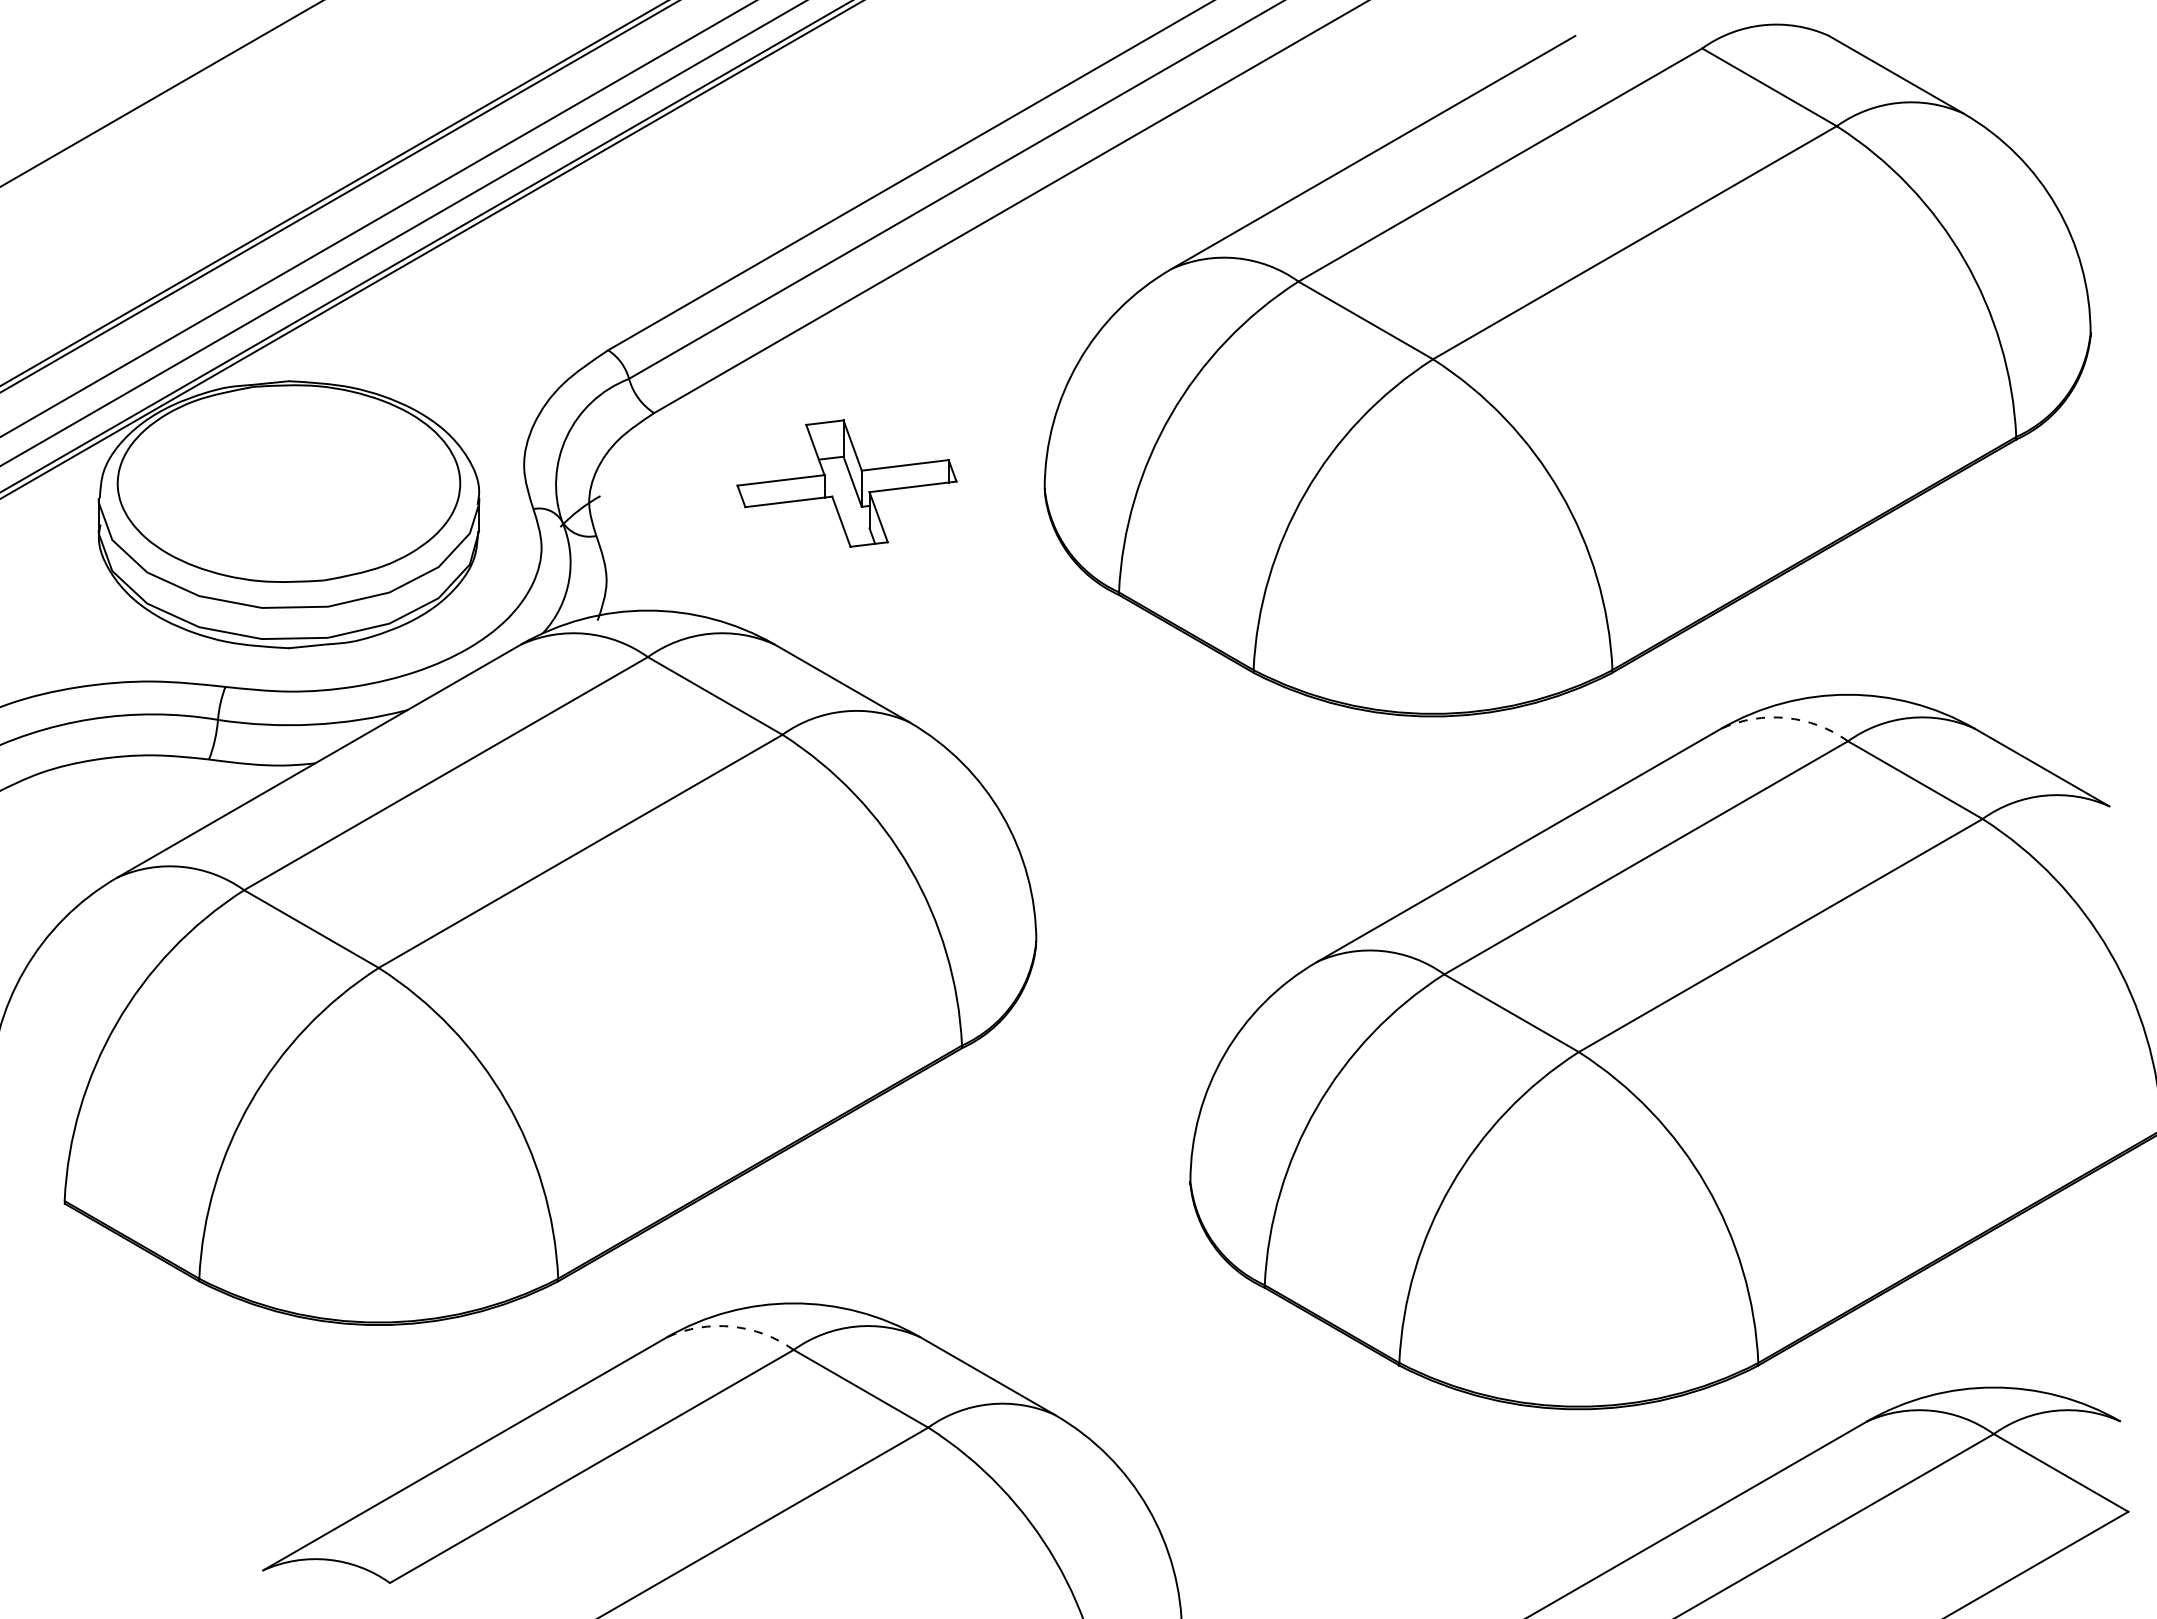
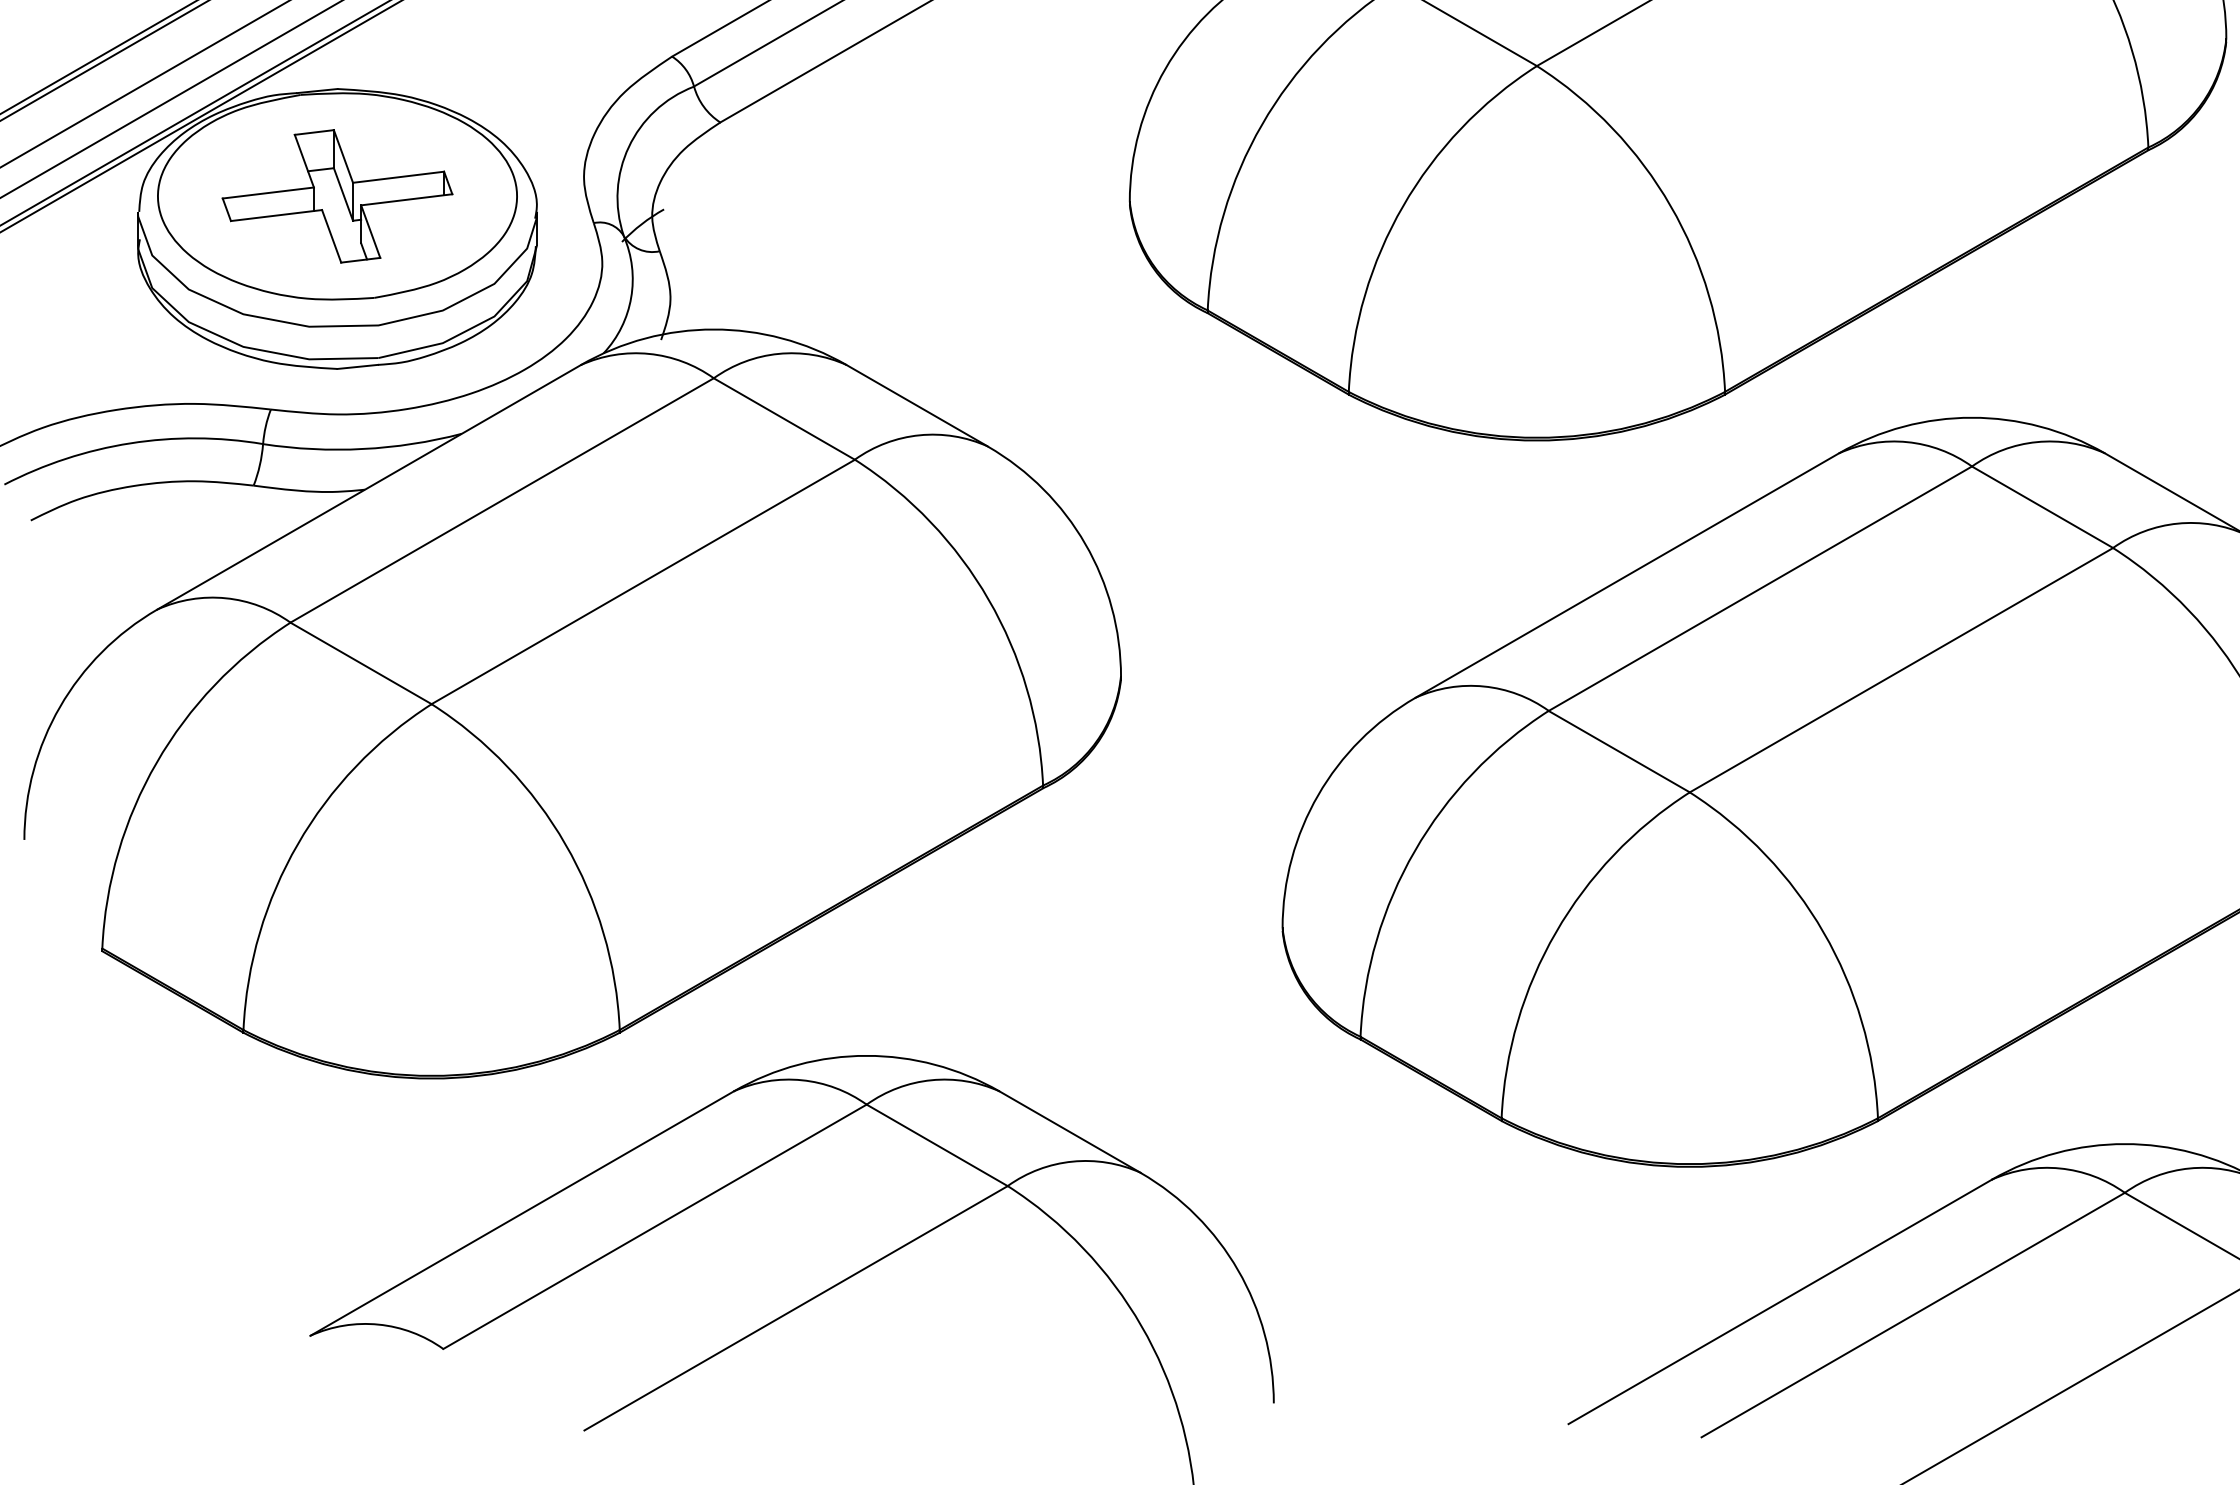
part: (846, 483) -> (336, 196), moved
arc: (1786, 718) -> (1907, 442), dashed -> solid
arc: (731, 1326) -> (801, 1080), dashed -> solid

